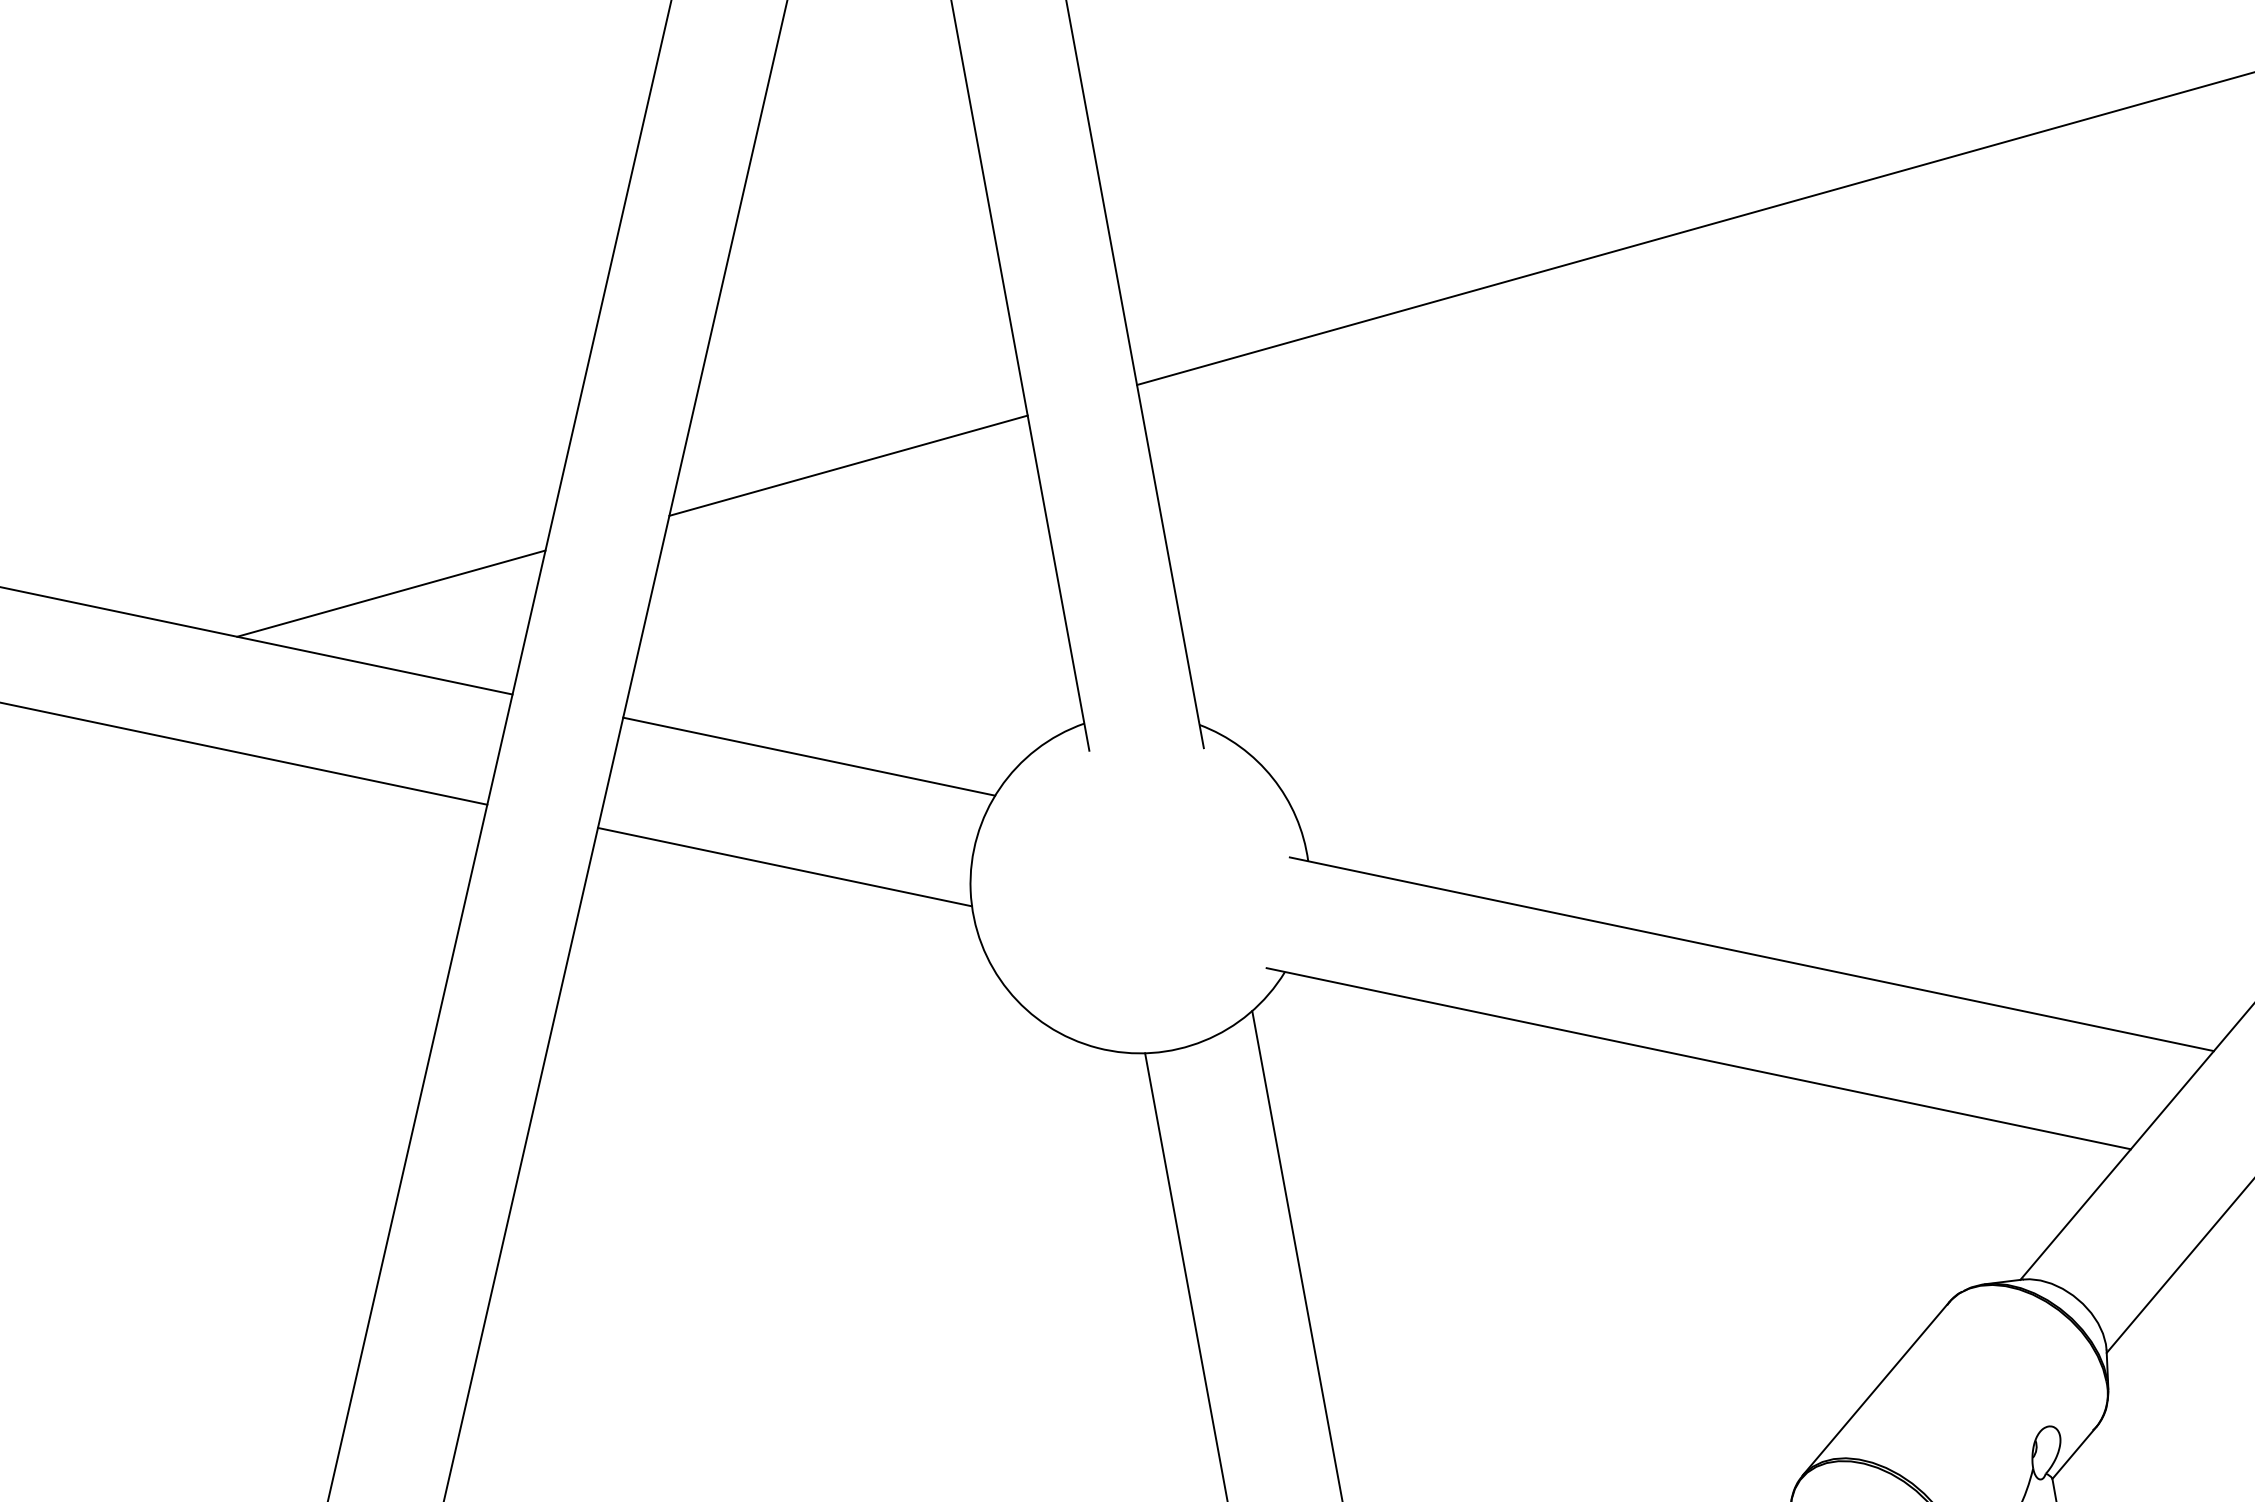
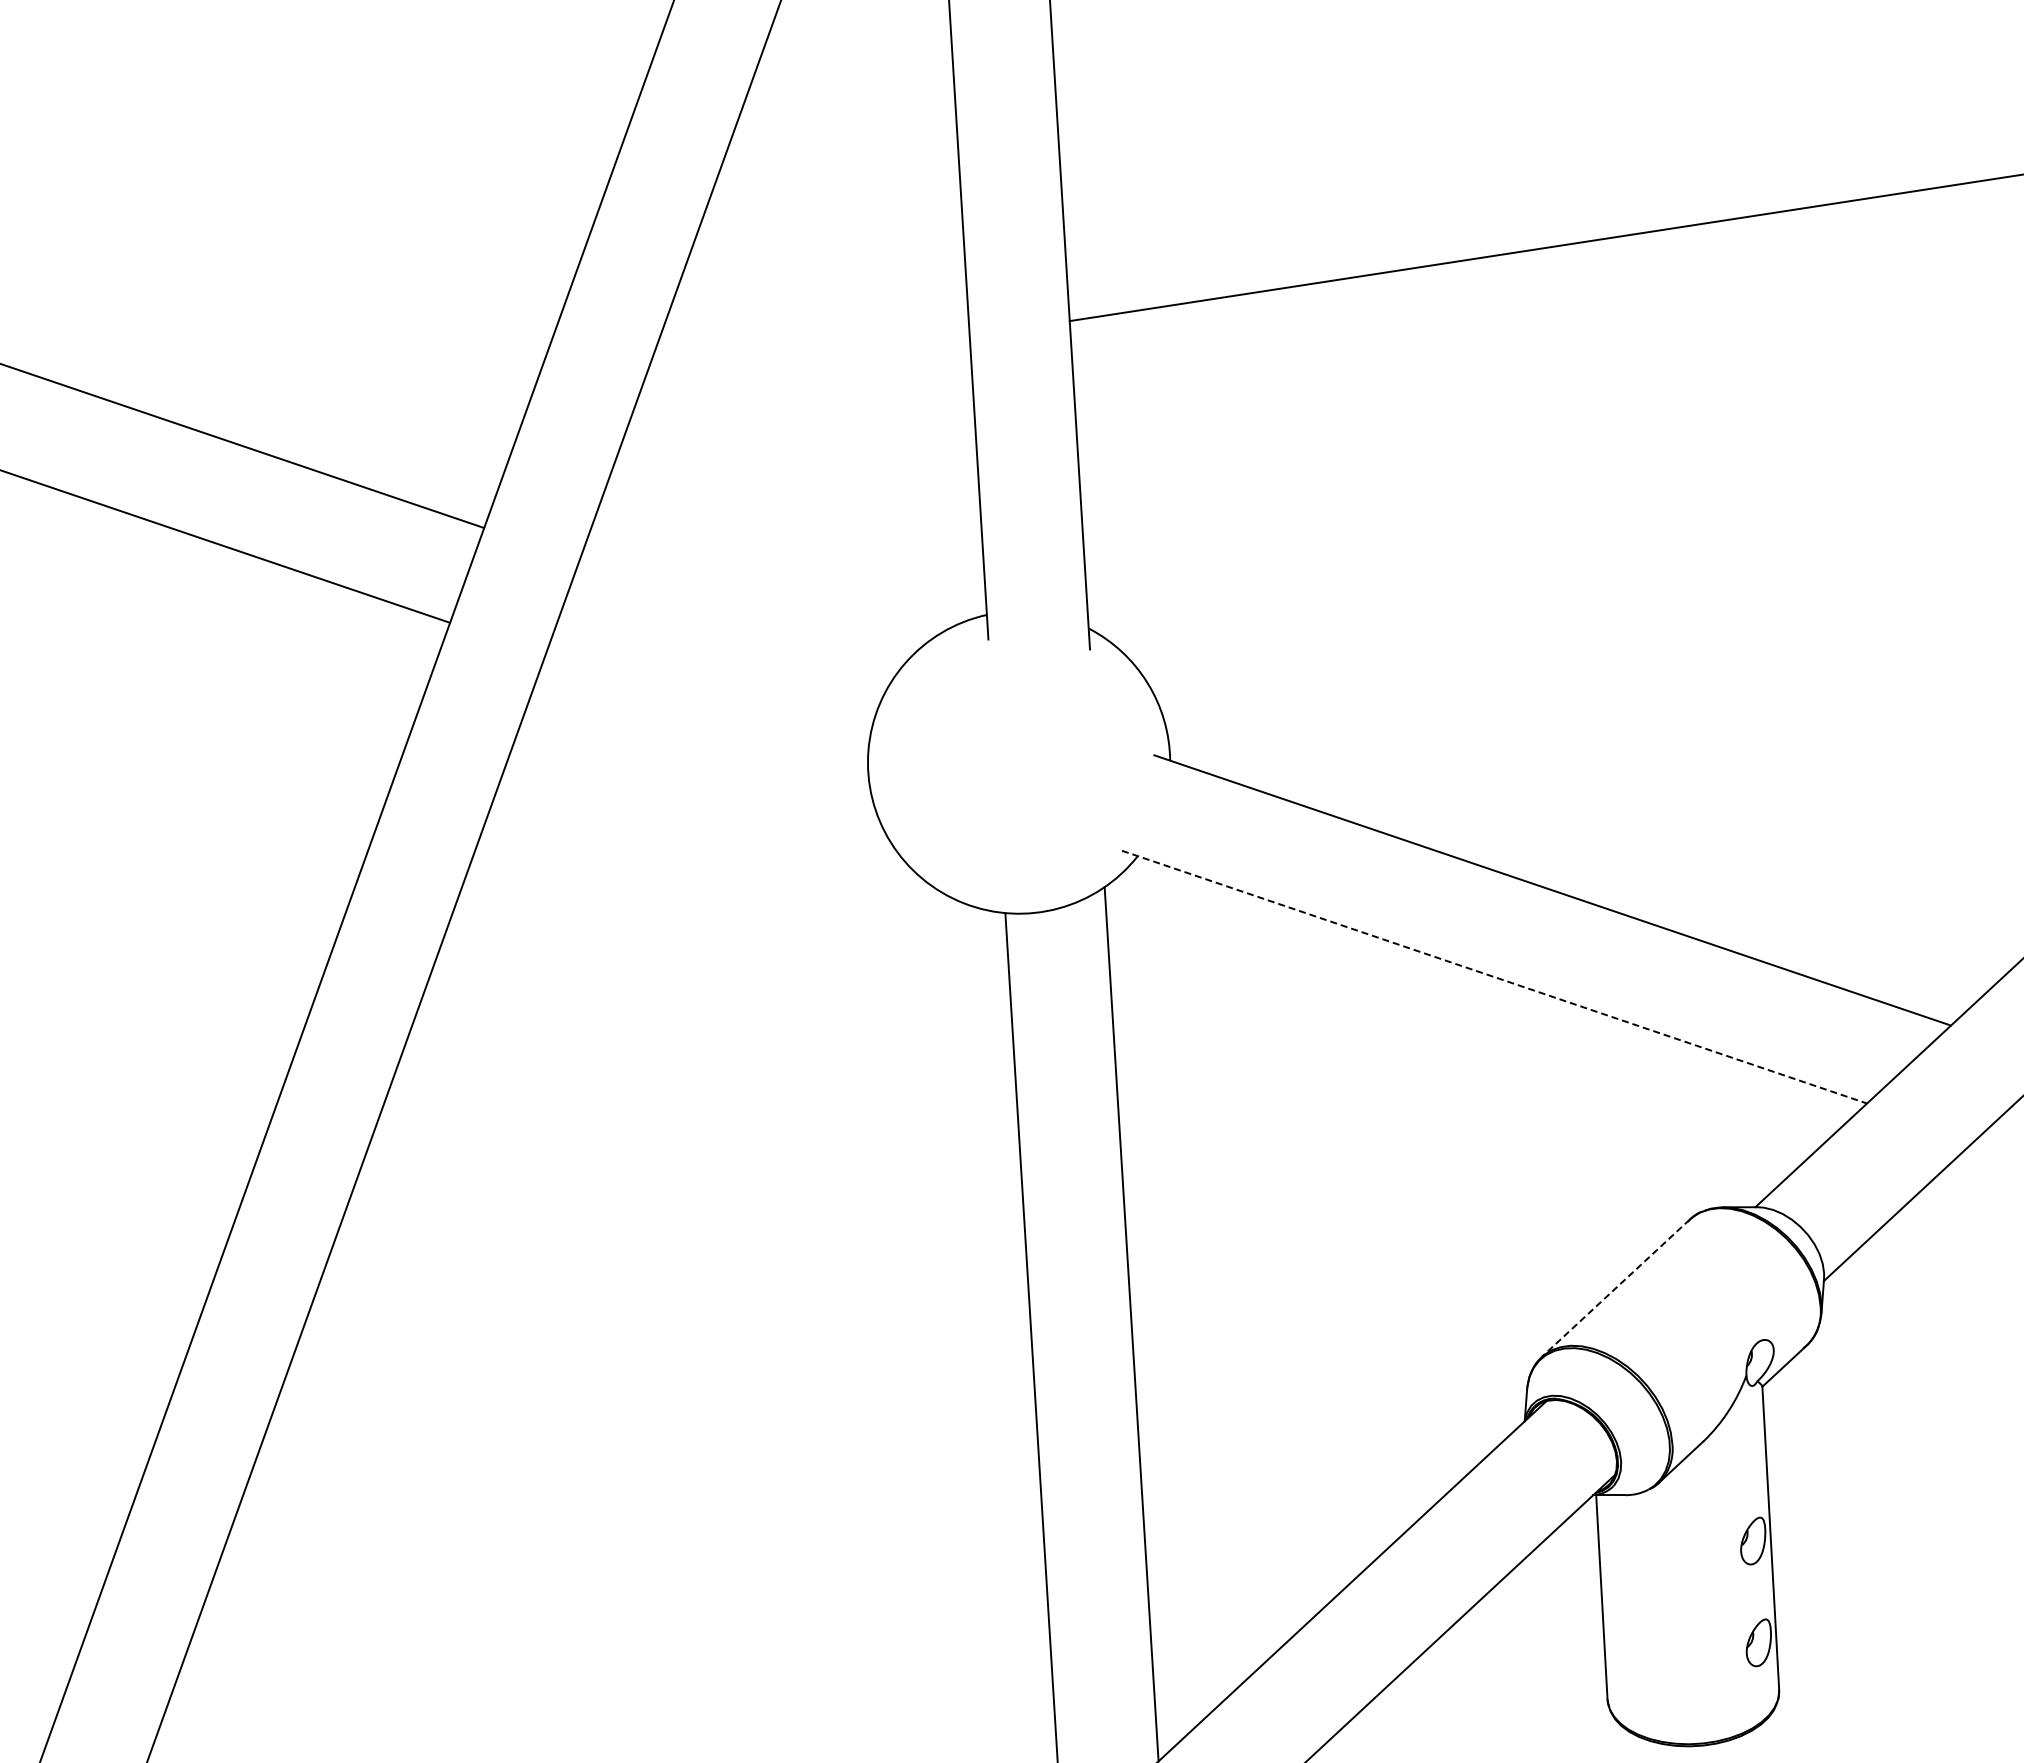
line: (848, 465) -> (805, 361), removed
line: (390, 593) -> (387, 425), removed
line: (808, 756) -> (739, 614), removed
line: (784, 866) -> (706, 709), removed
line: (1699, 1058) -> (1495, 977), solid -> dashed
line: (1875, 1389) -> (1615, 1288), solid -> dashed

